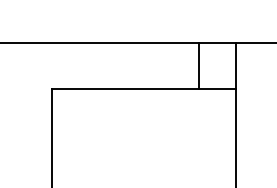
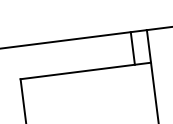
line: (198, 65) -> (132, 48), moved

